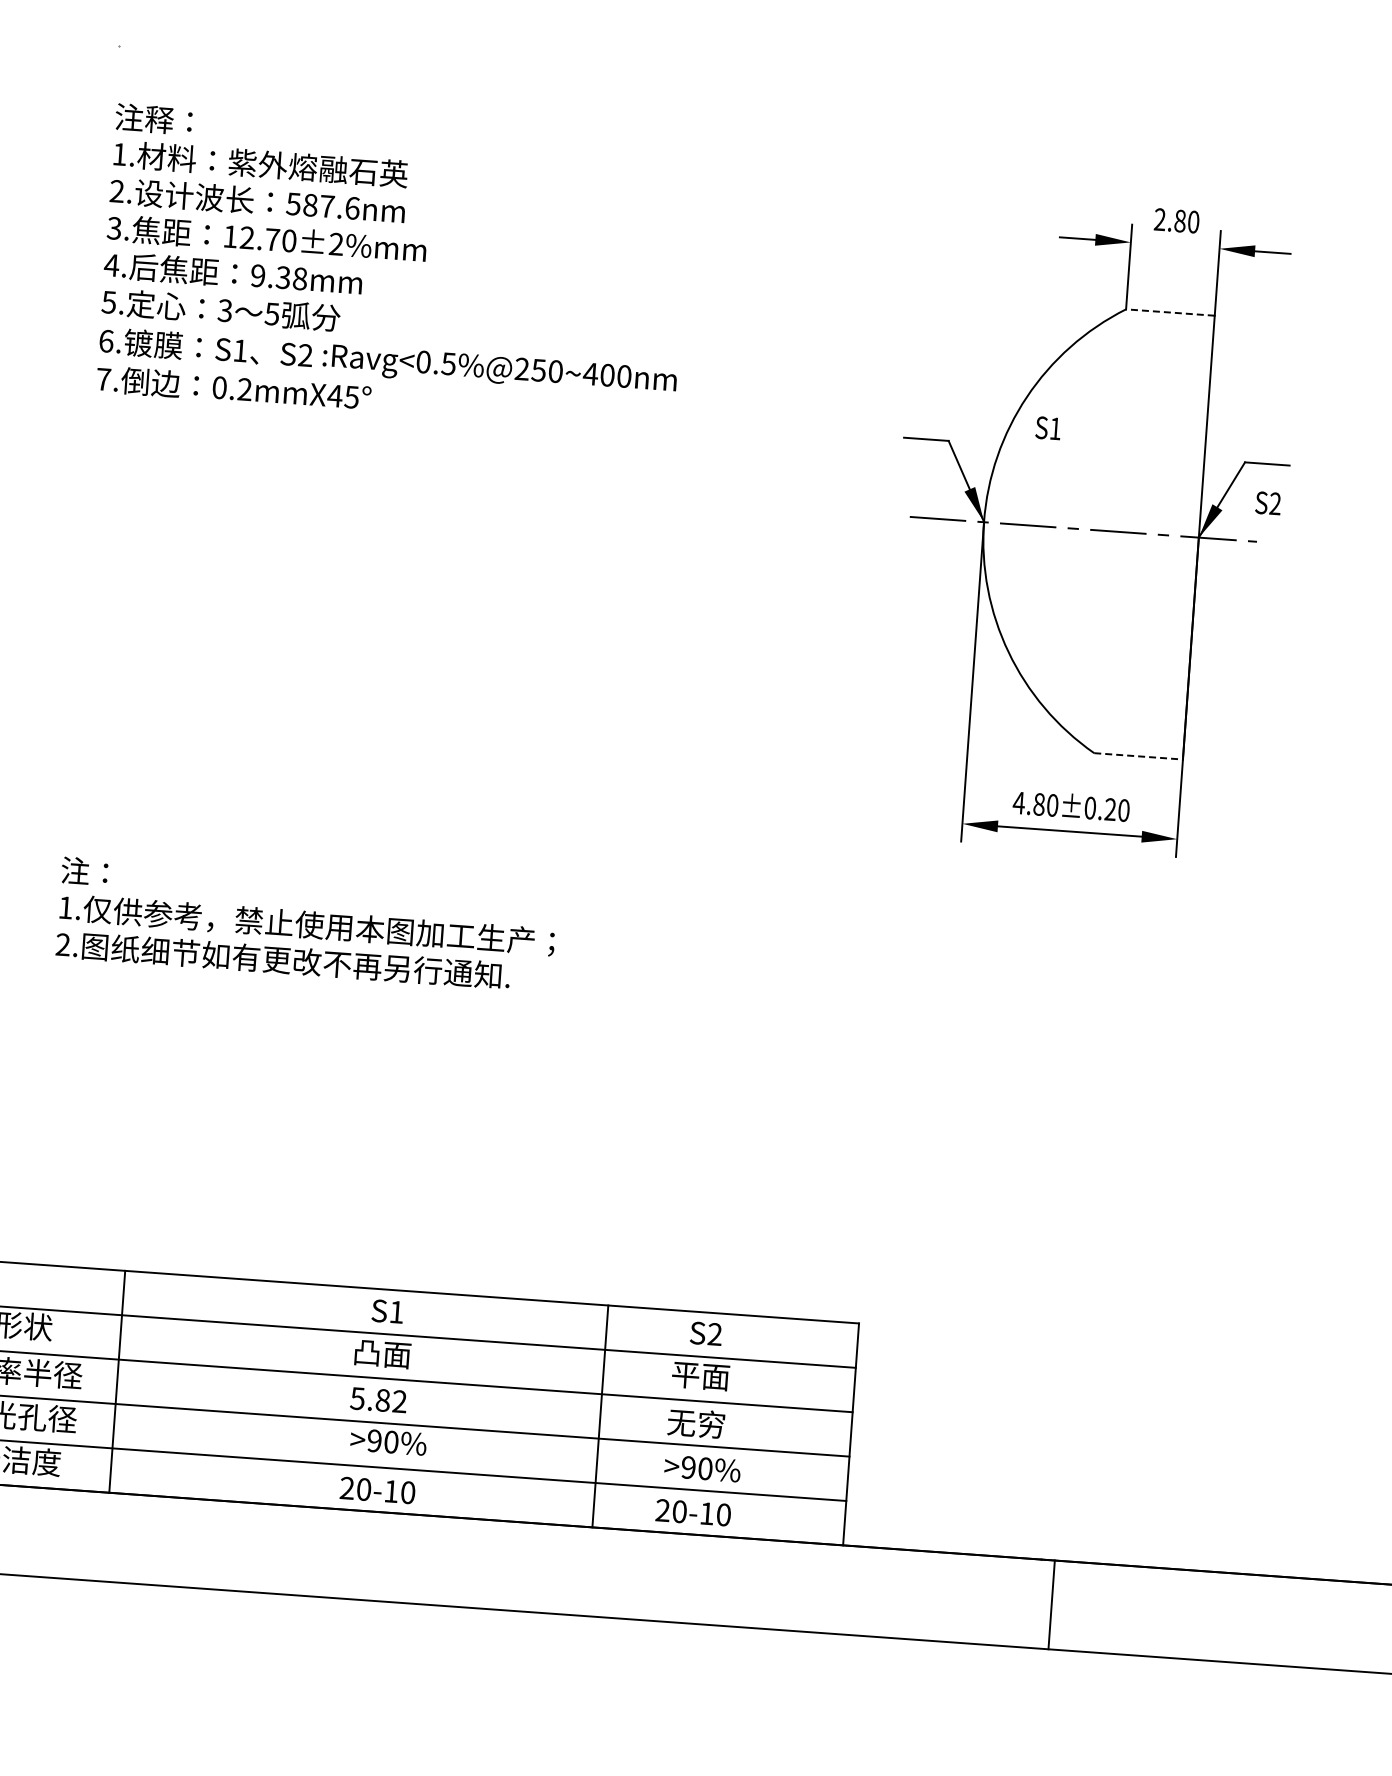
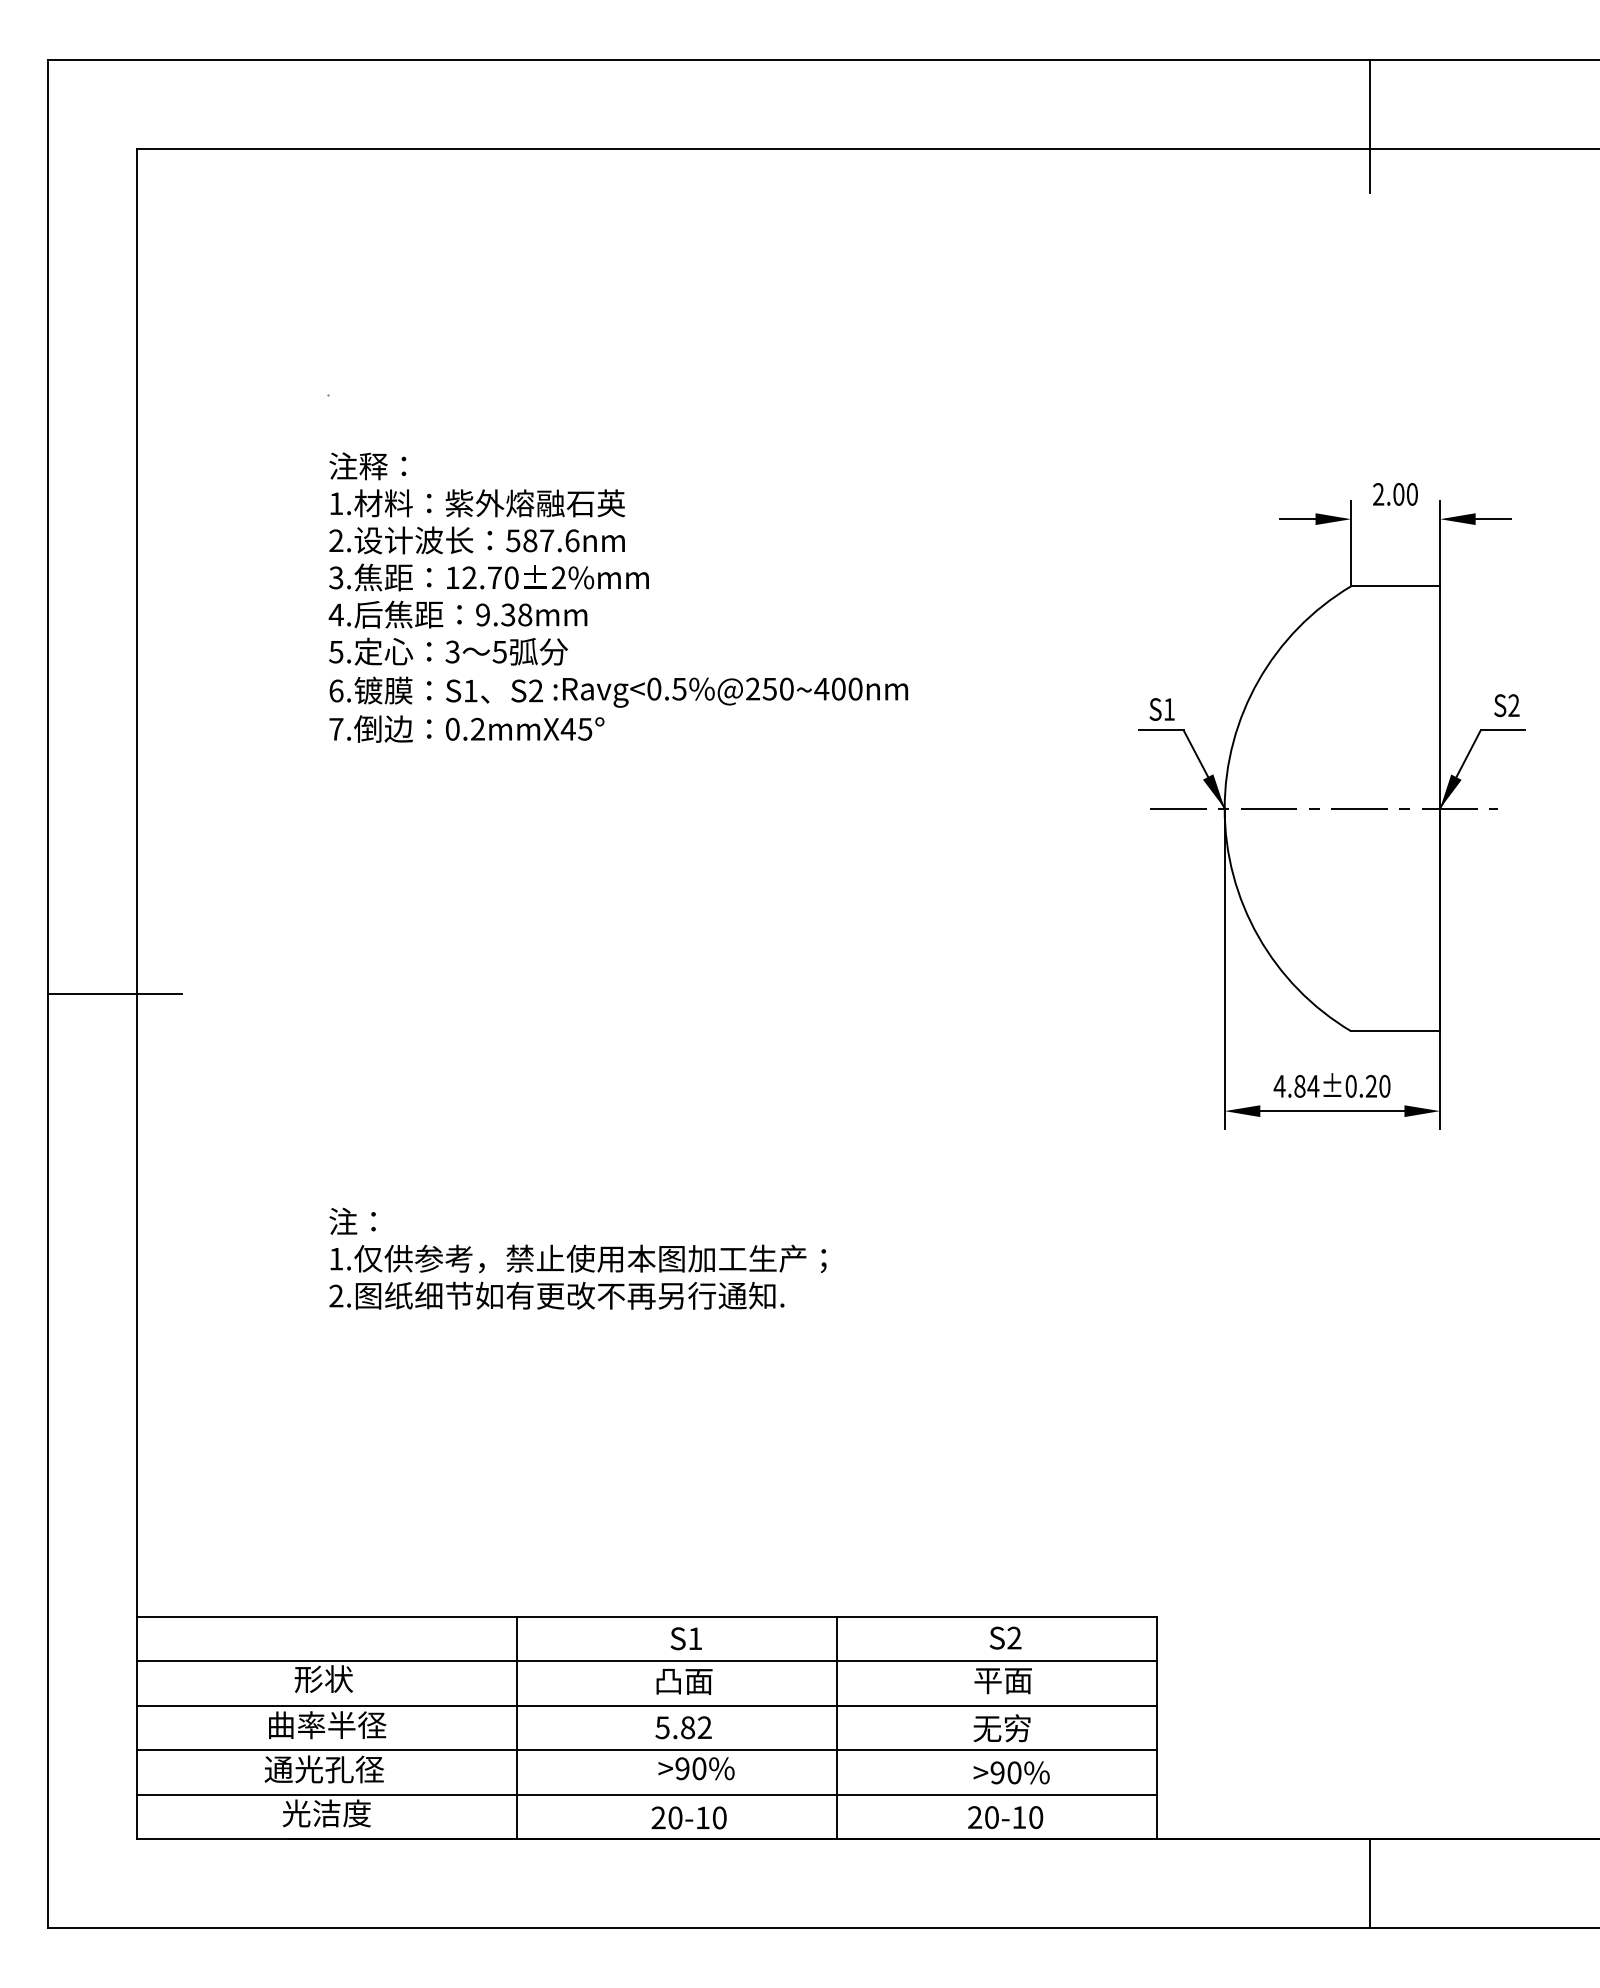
text: (1179, 221) -> (1398, 494), 2.80 -> 2.00
line: (1170, 312) -> (1395, 586), dashed -> solid
text: (1047, 428) -> (1161, 709), moved
text: (1267, 503) -> (1506, 705), moved
line: (1139, 756) -> (1396, 1031), dashed -> solid
text: (1052, 804) -> (1313, 1085), 4.80±0.20 -> 4.84±0.20
line: (117, 1381) -> (516, 1727), moved
line: (599, 1415) -> (836, 1727), moved

